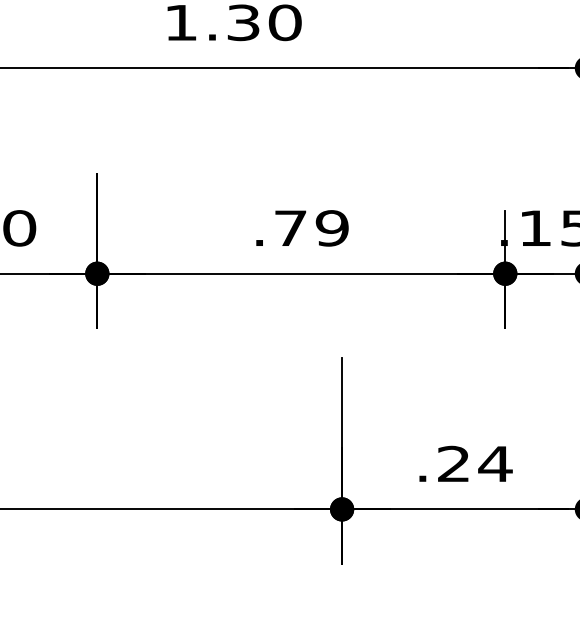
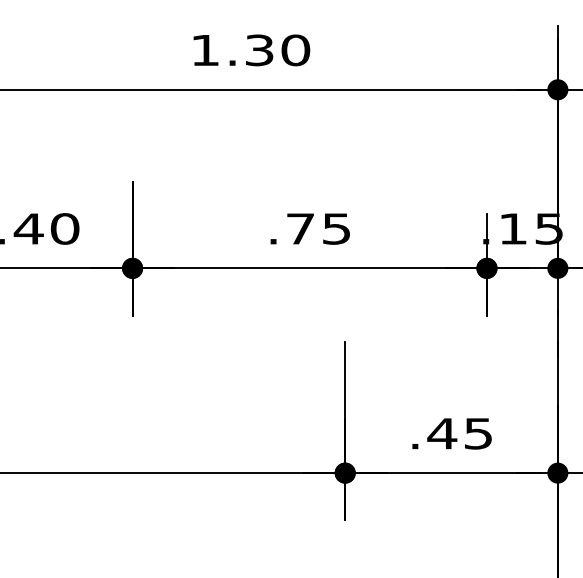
text: (332, 227) -> (336, 228), .79 -> .75
text: (474, 463) -> (460, 433), .24 -> .45

